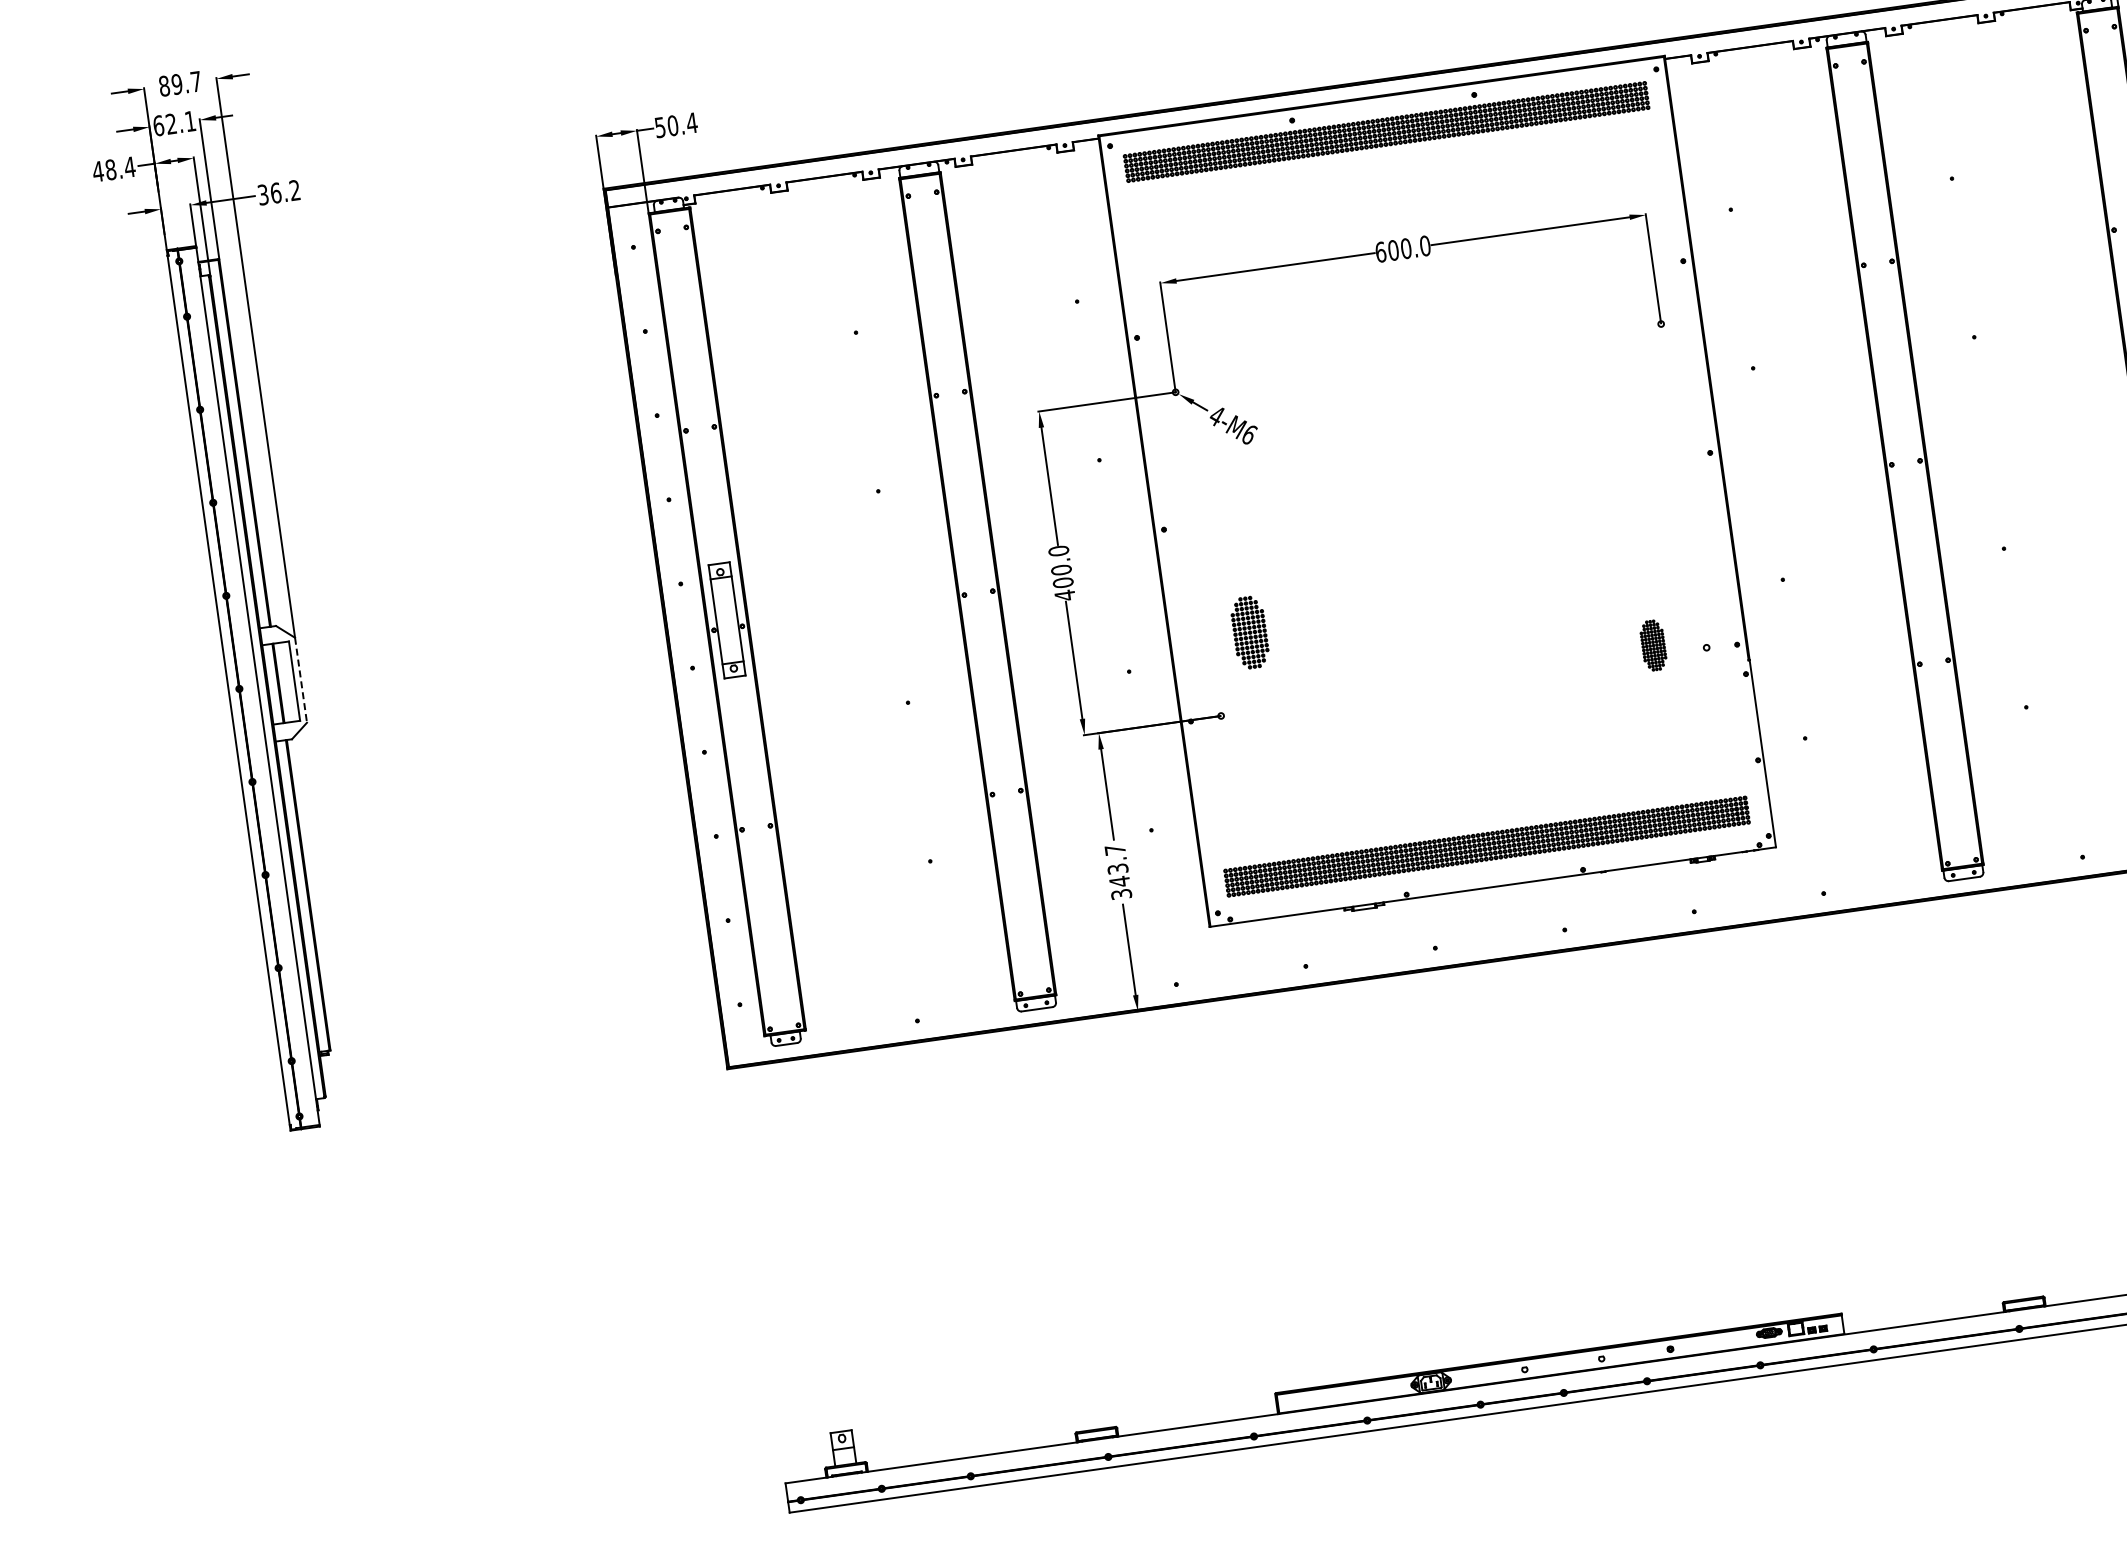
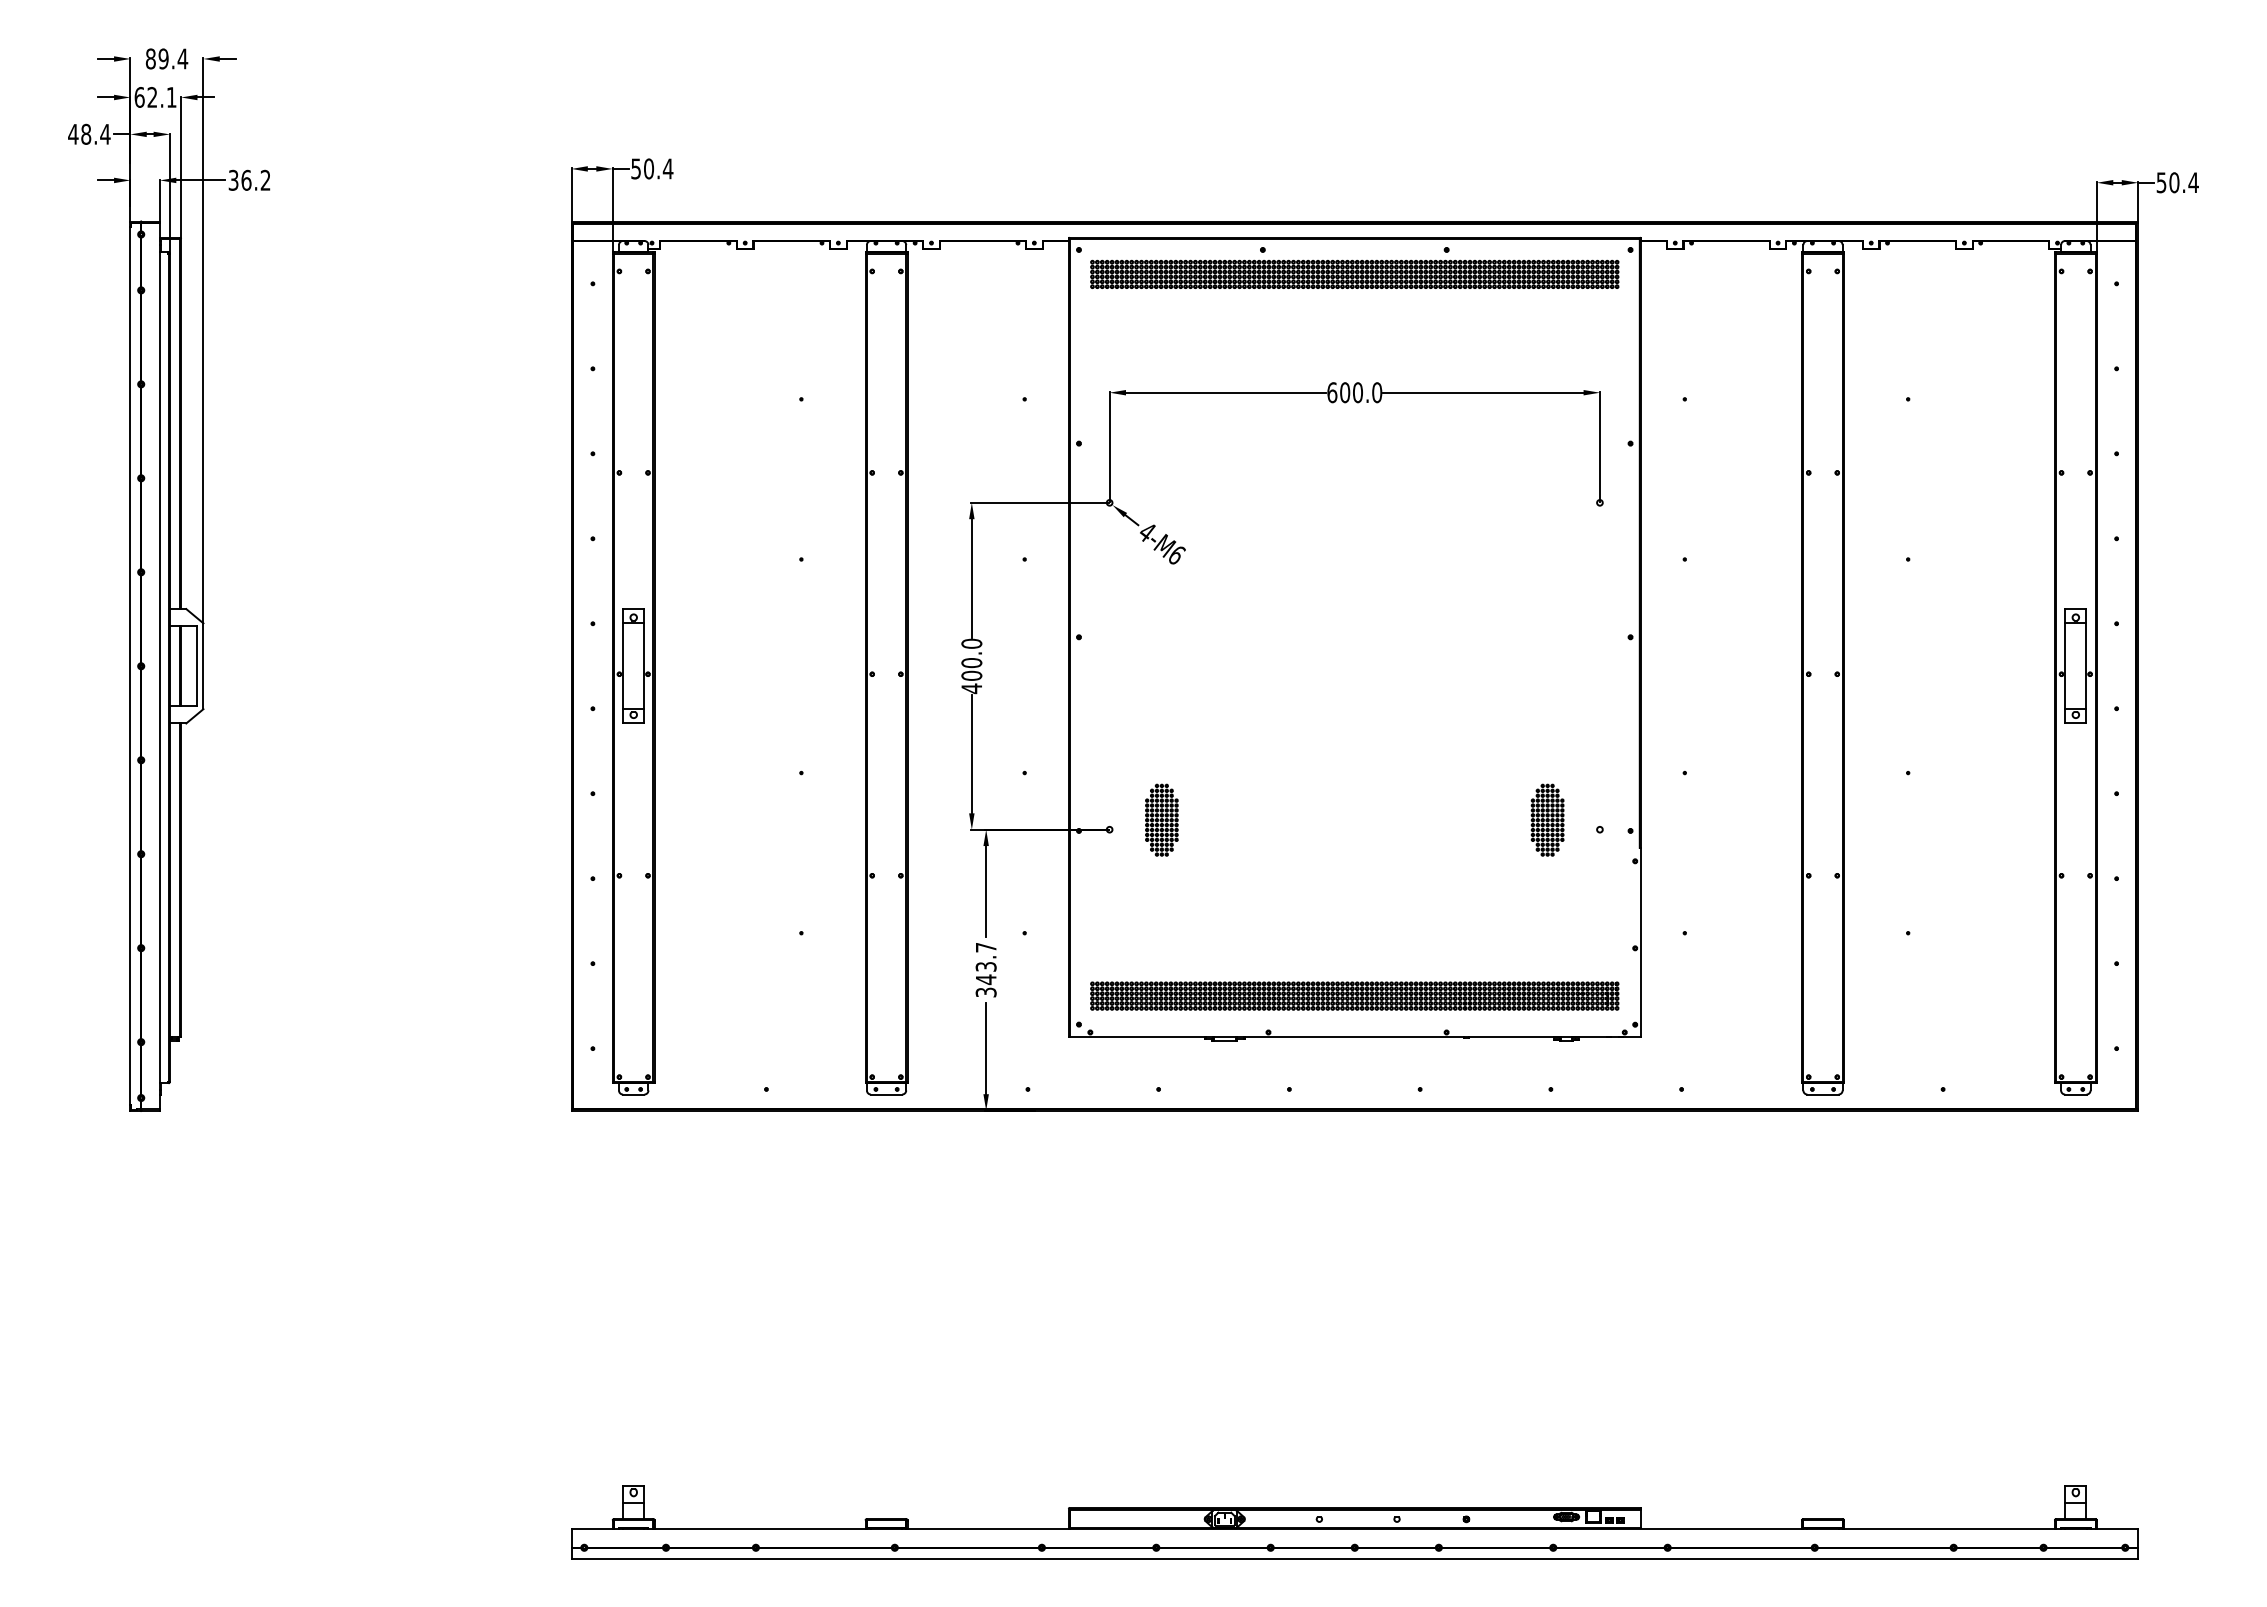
text: (195, 81) -> (182, 58), 89.7 -> 89.4
part: (1249, 632) -> (1161, 819), moved
part: (1653, 644) -> (1547, 819), size x1.43
line: (301, 680) -> (203, 666), dashed -> solid

